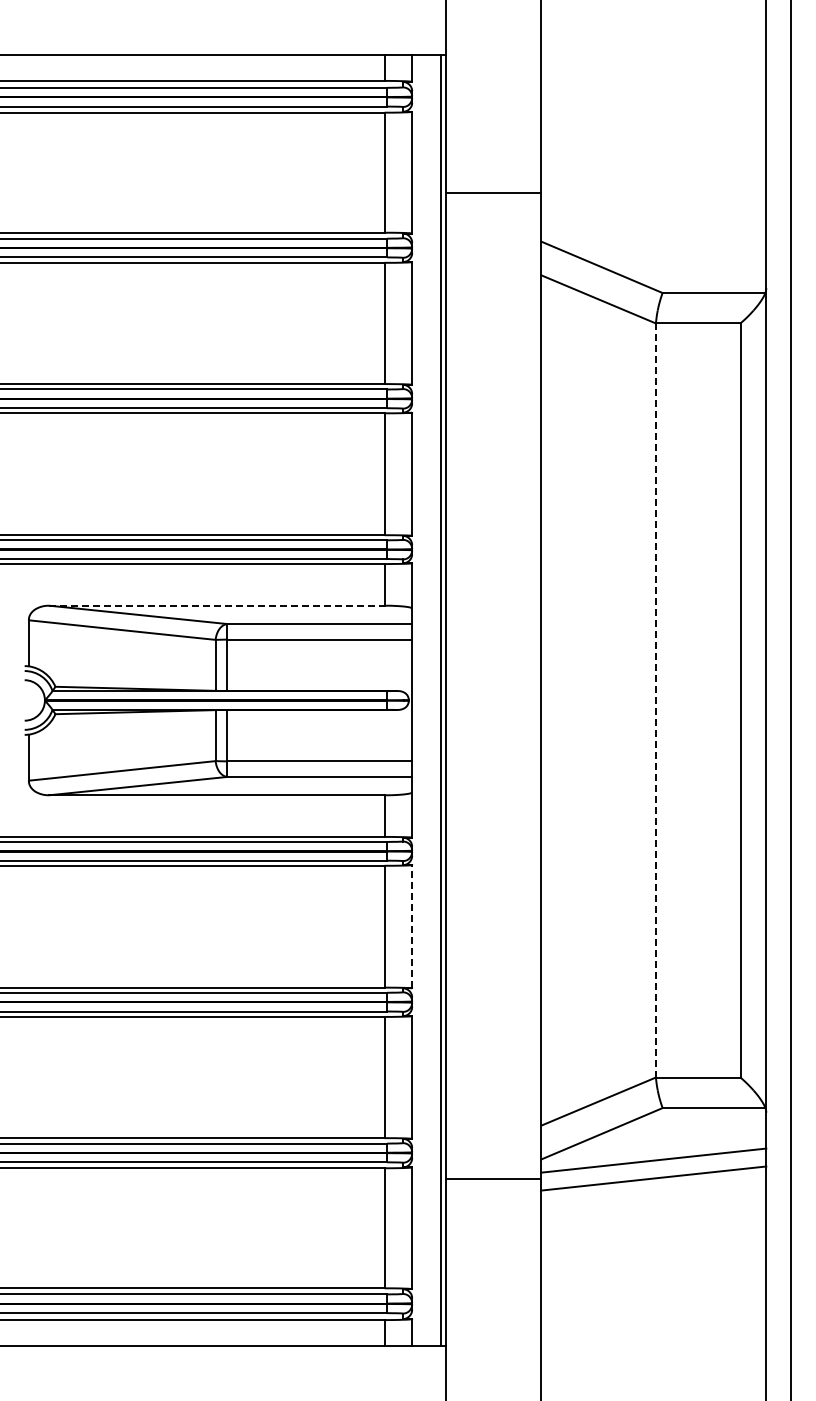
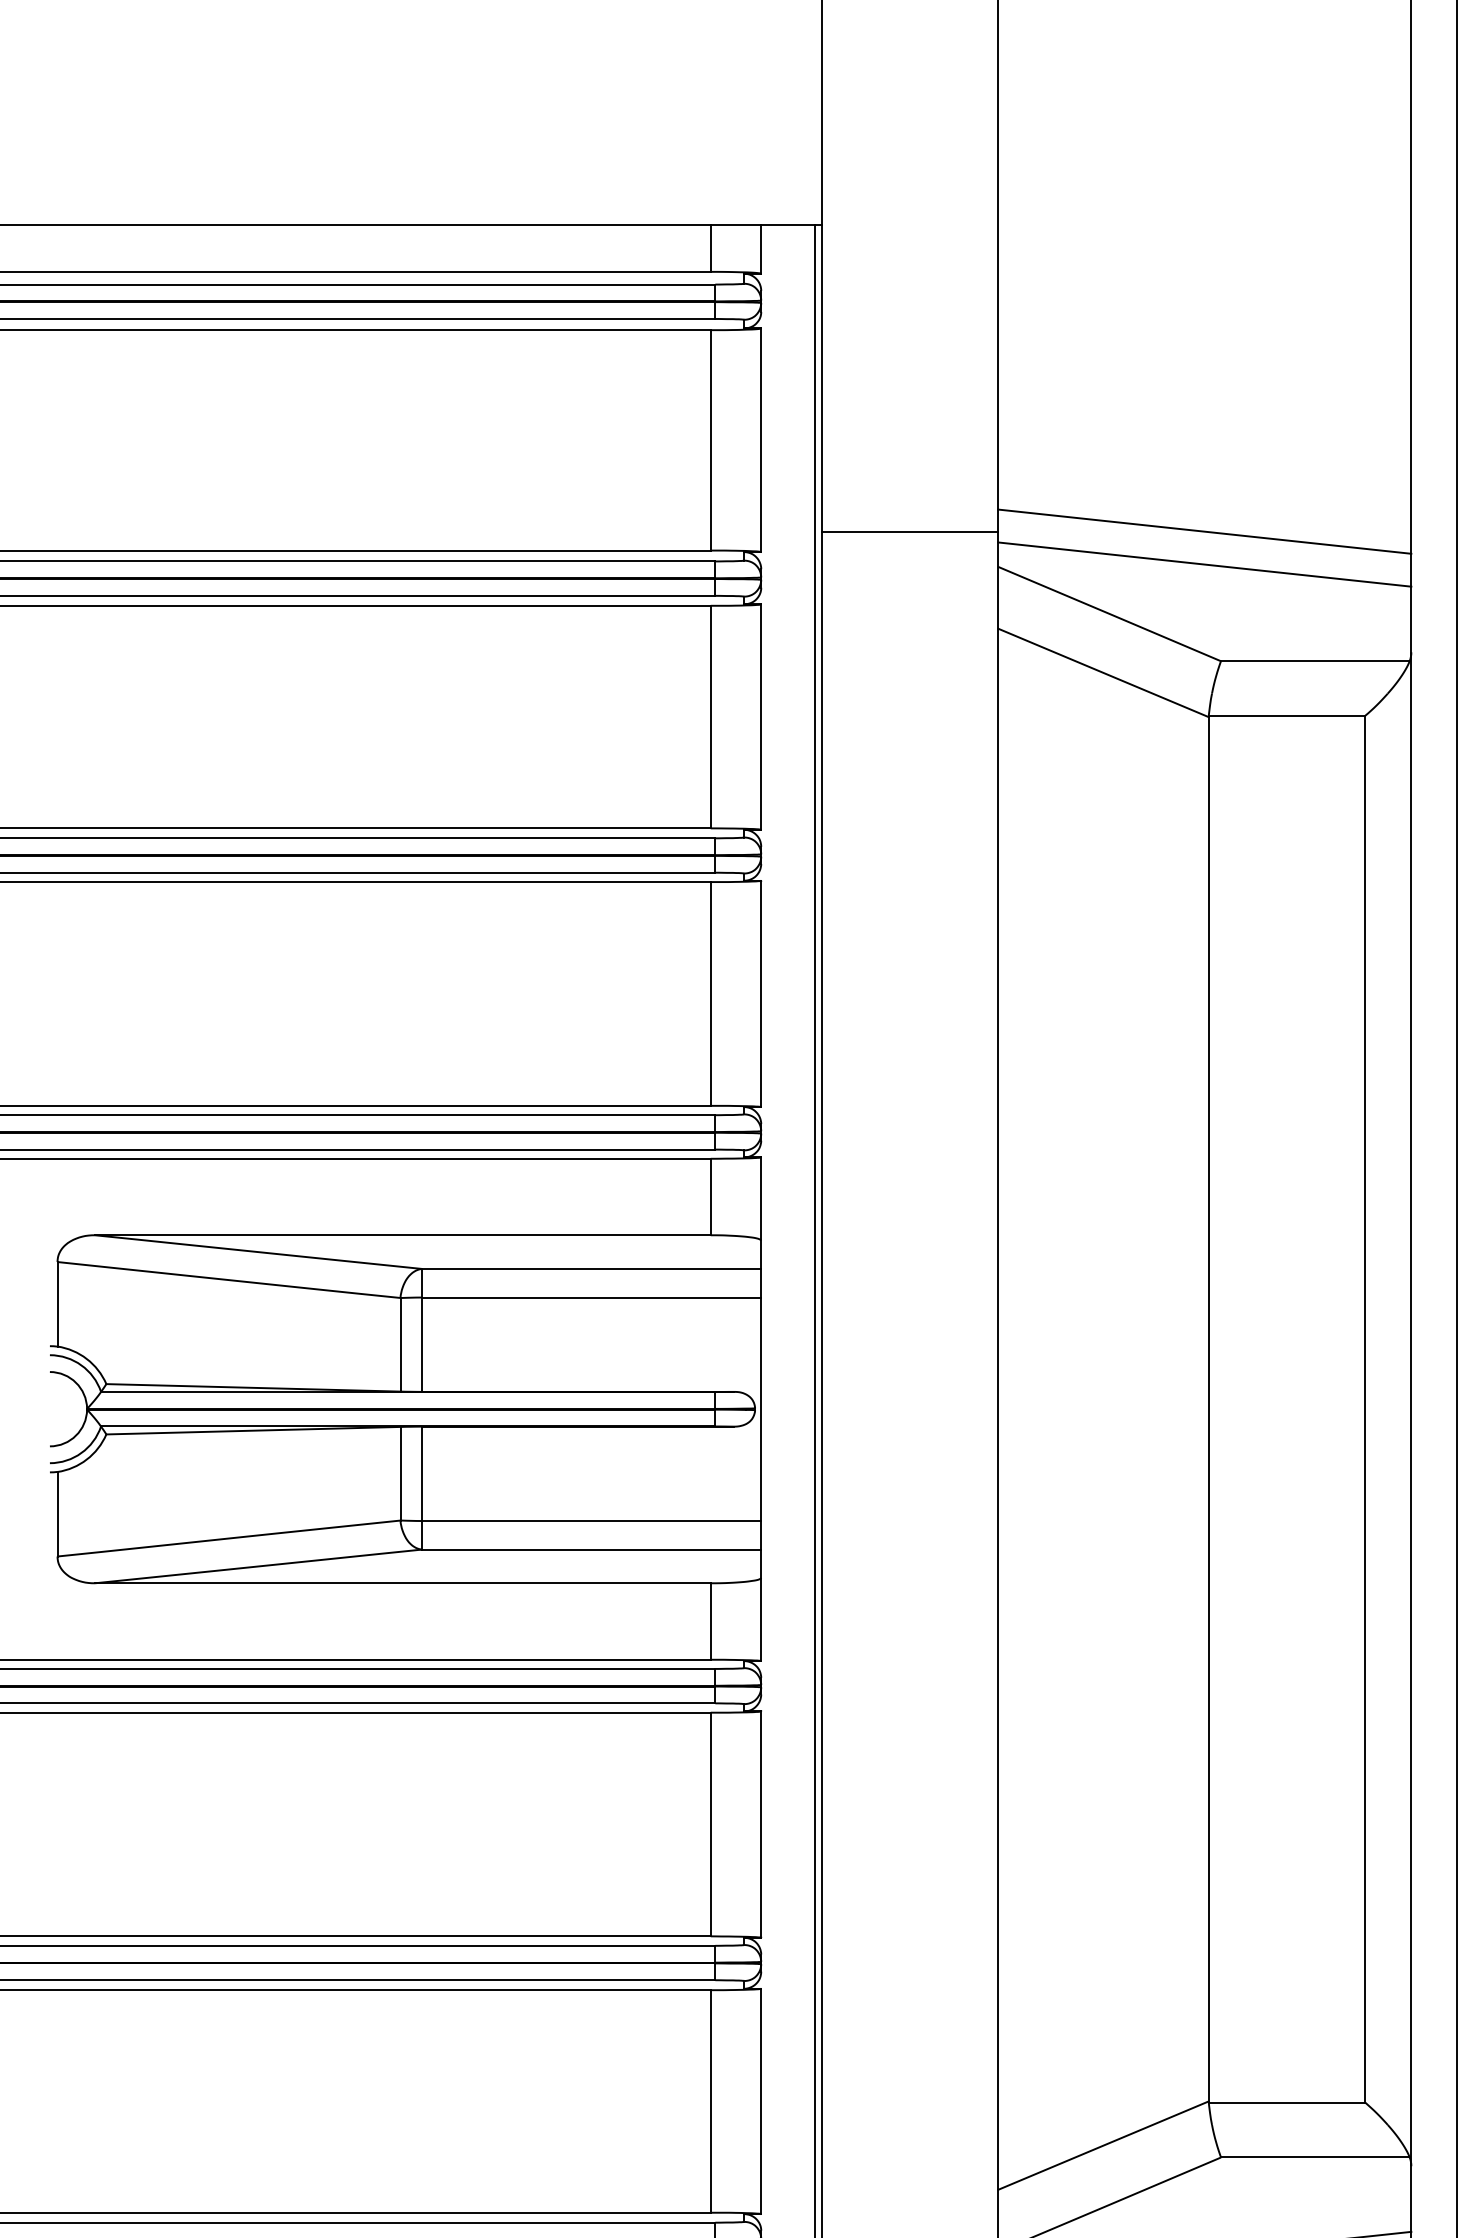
line: (493, 193) -> (910, 531), moved
line: (653, 222) -> (1204, 531), added
line: (653, 240) -> (1204, 564), added
line: (216, 605) -> (402, 1234), dashed -> solid
line: (655, 700) -> (1207, 1409), dashed -> solid
line: (412, 926) -> (761, 1824), dashed -> solid

